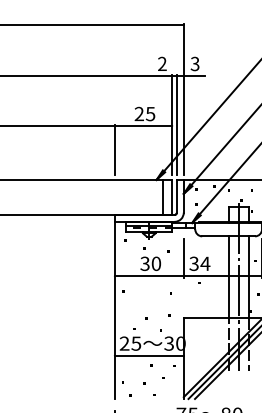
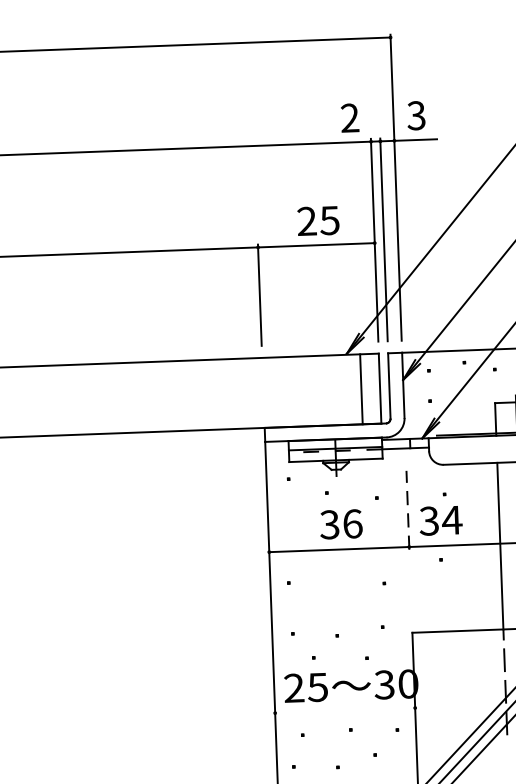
line: (183, 257) -> (407, 509), solid -> dashed
text: (156, 263) -> (352, 523), 30 -> 36
line: (148, 355) -> (343, 710), removed

